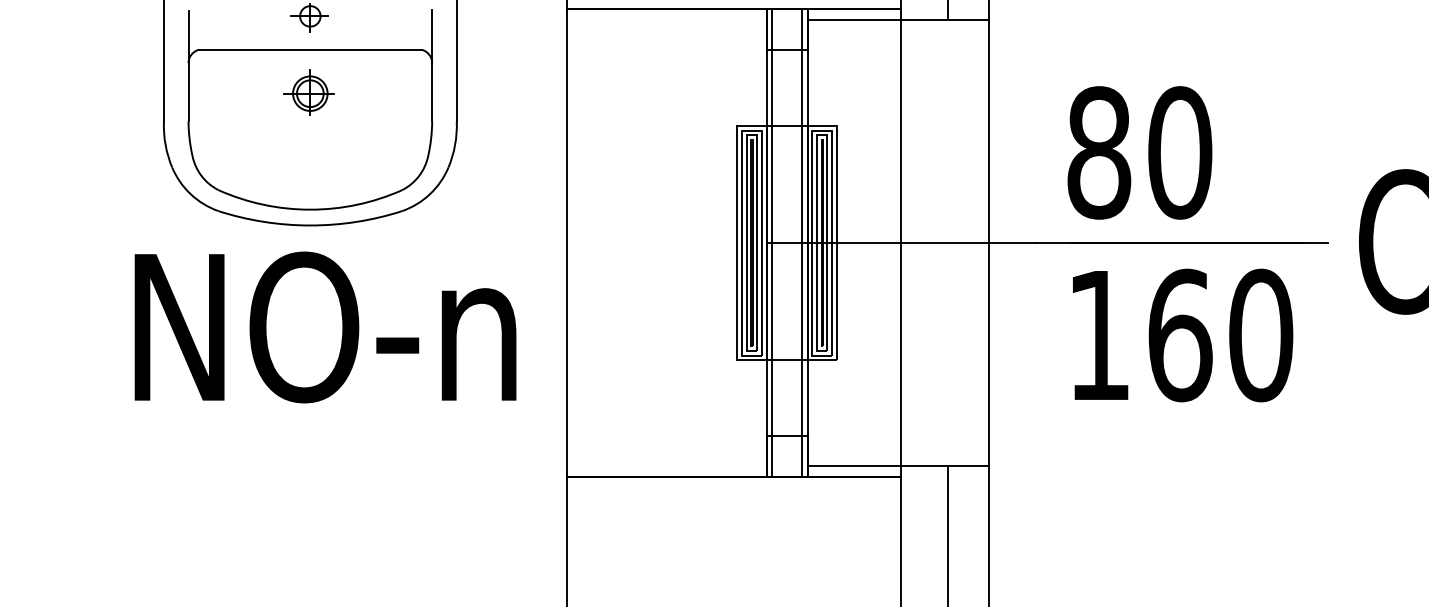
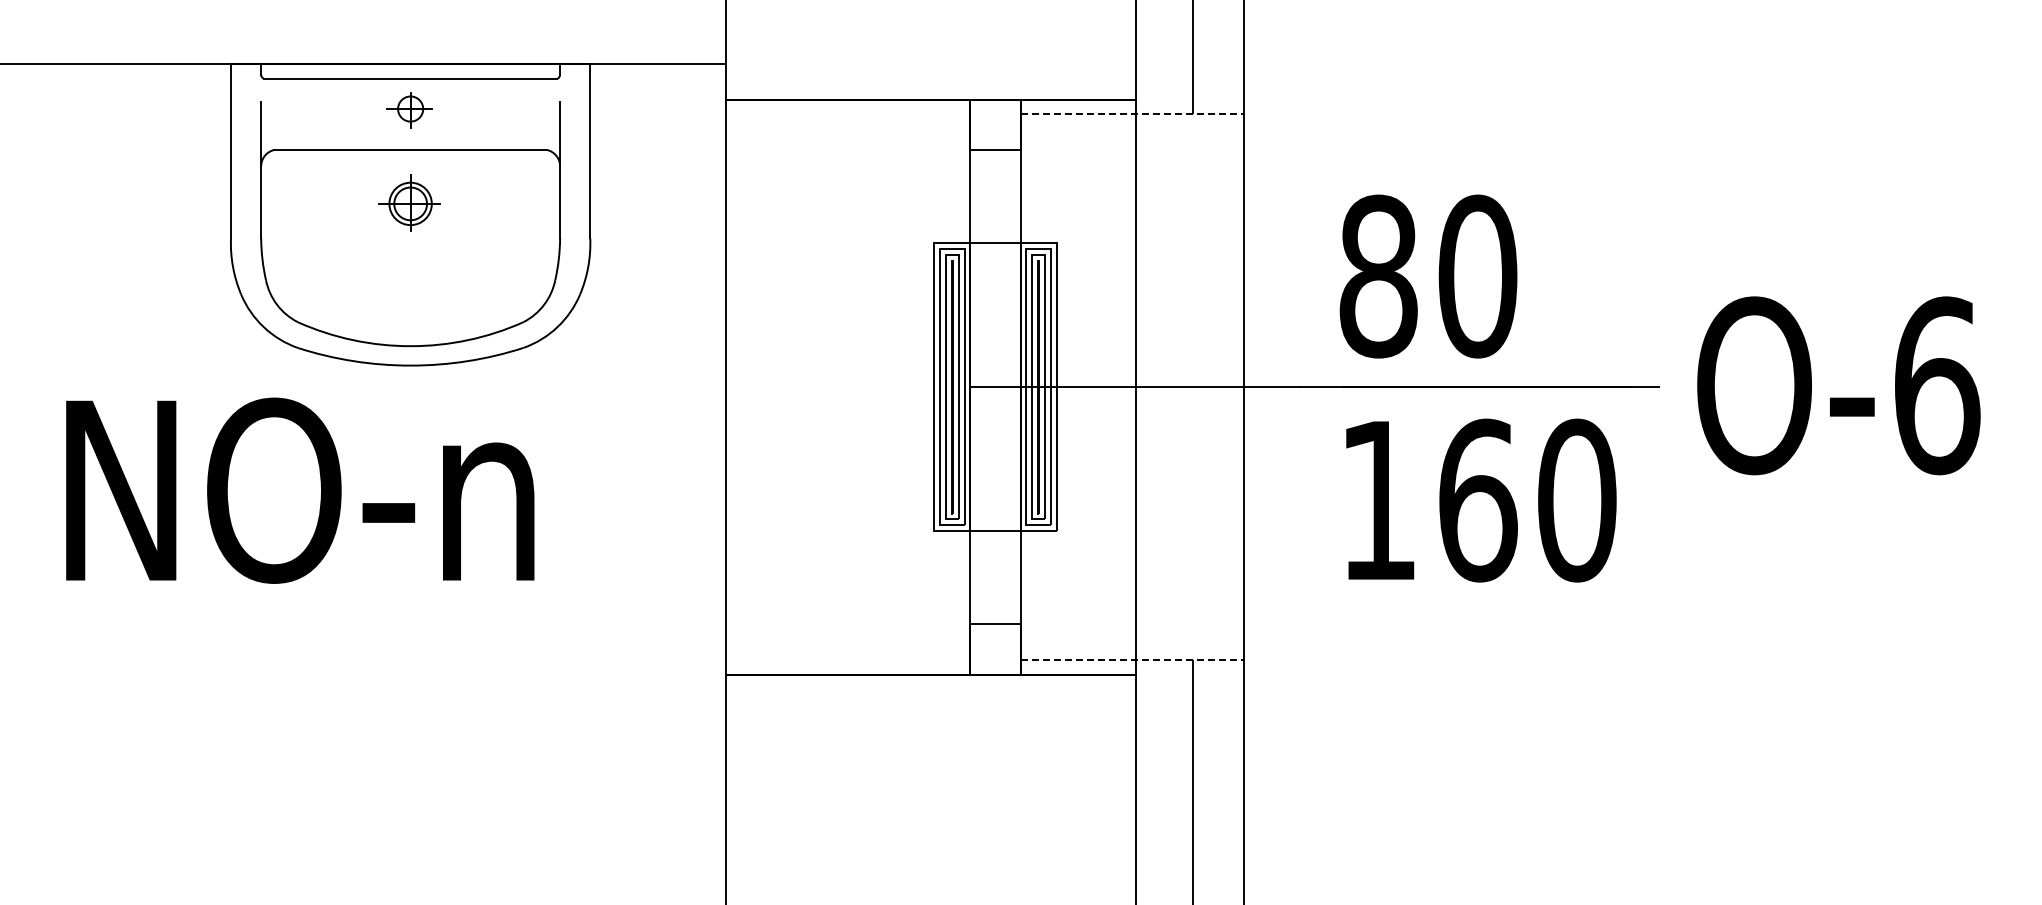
line: (898, 20) -> (1132, 114), solid -> dashed
line: (772, 242) -> (977, 386), removed
line: (801, 242) -> (1013, 386), removed
text: (325, 327) -> (300, 490), moved
line: (898, 465) -> (1132, 660), solid -> dashed

